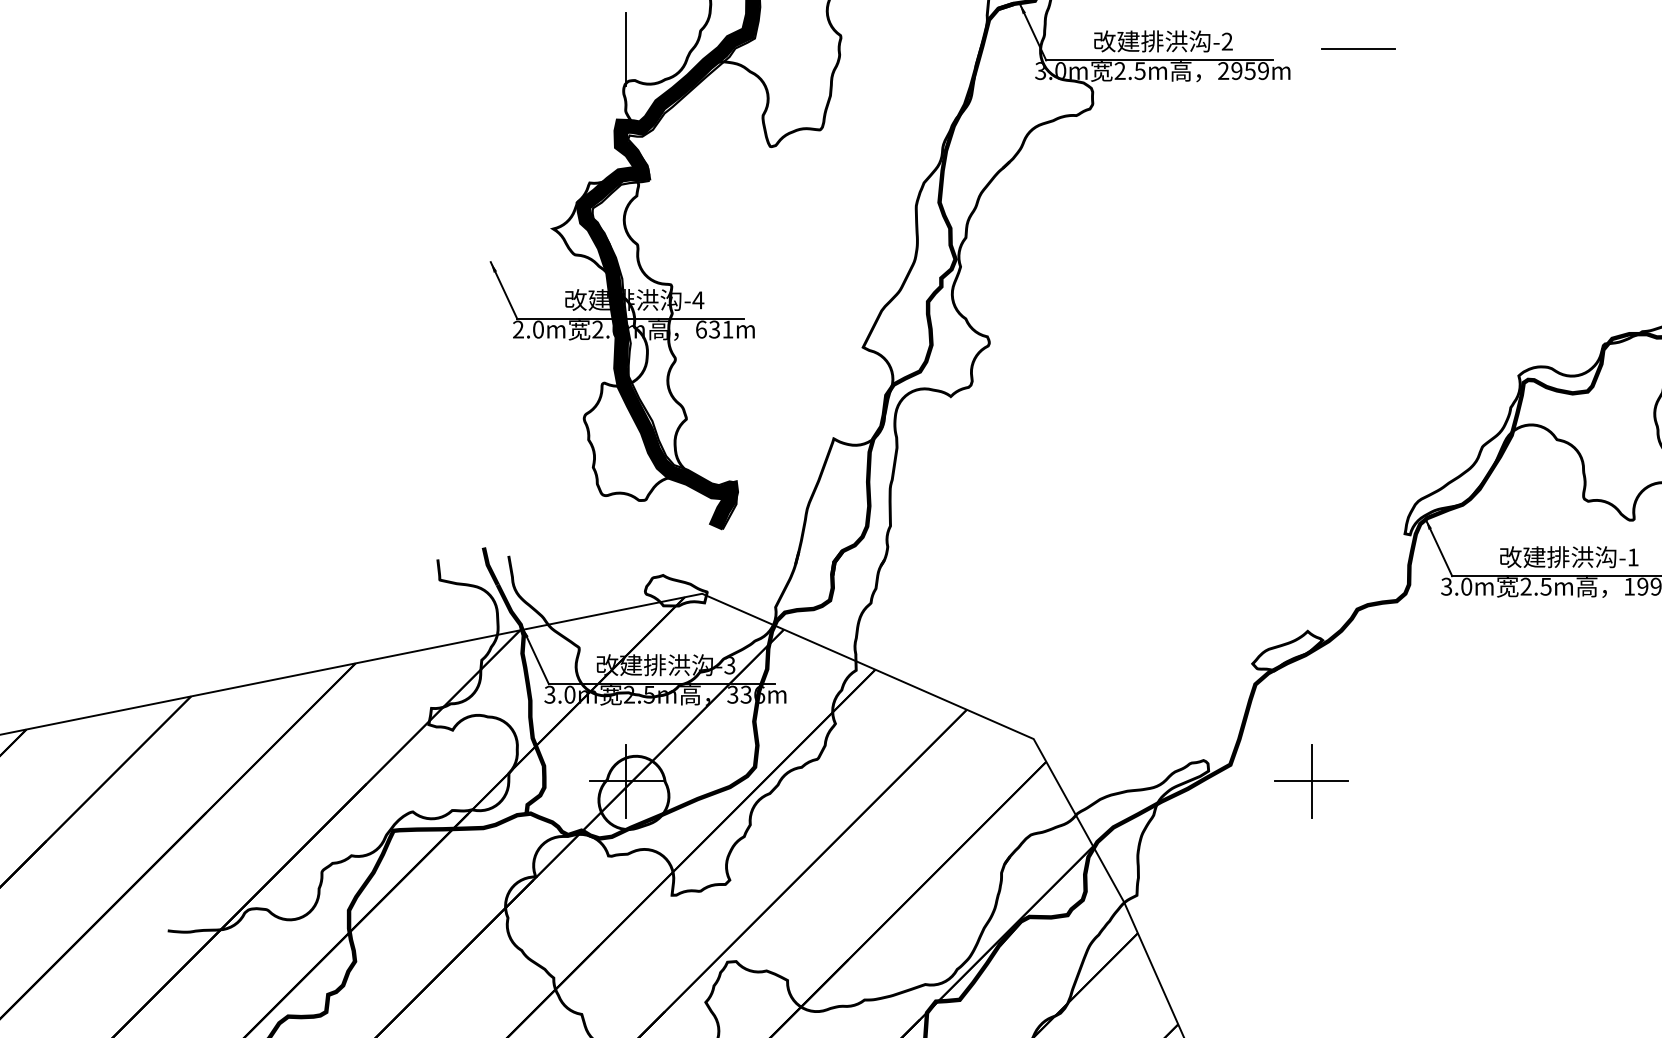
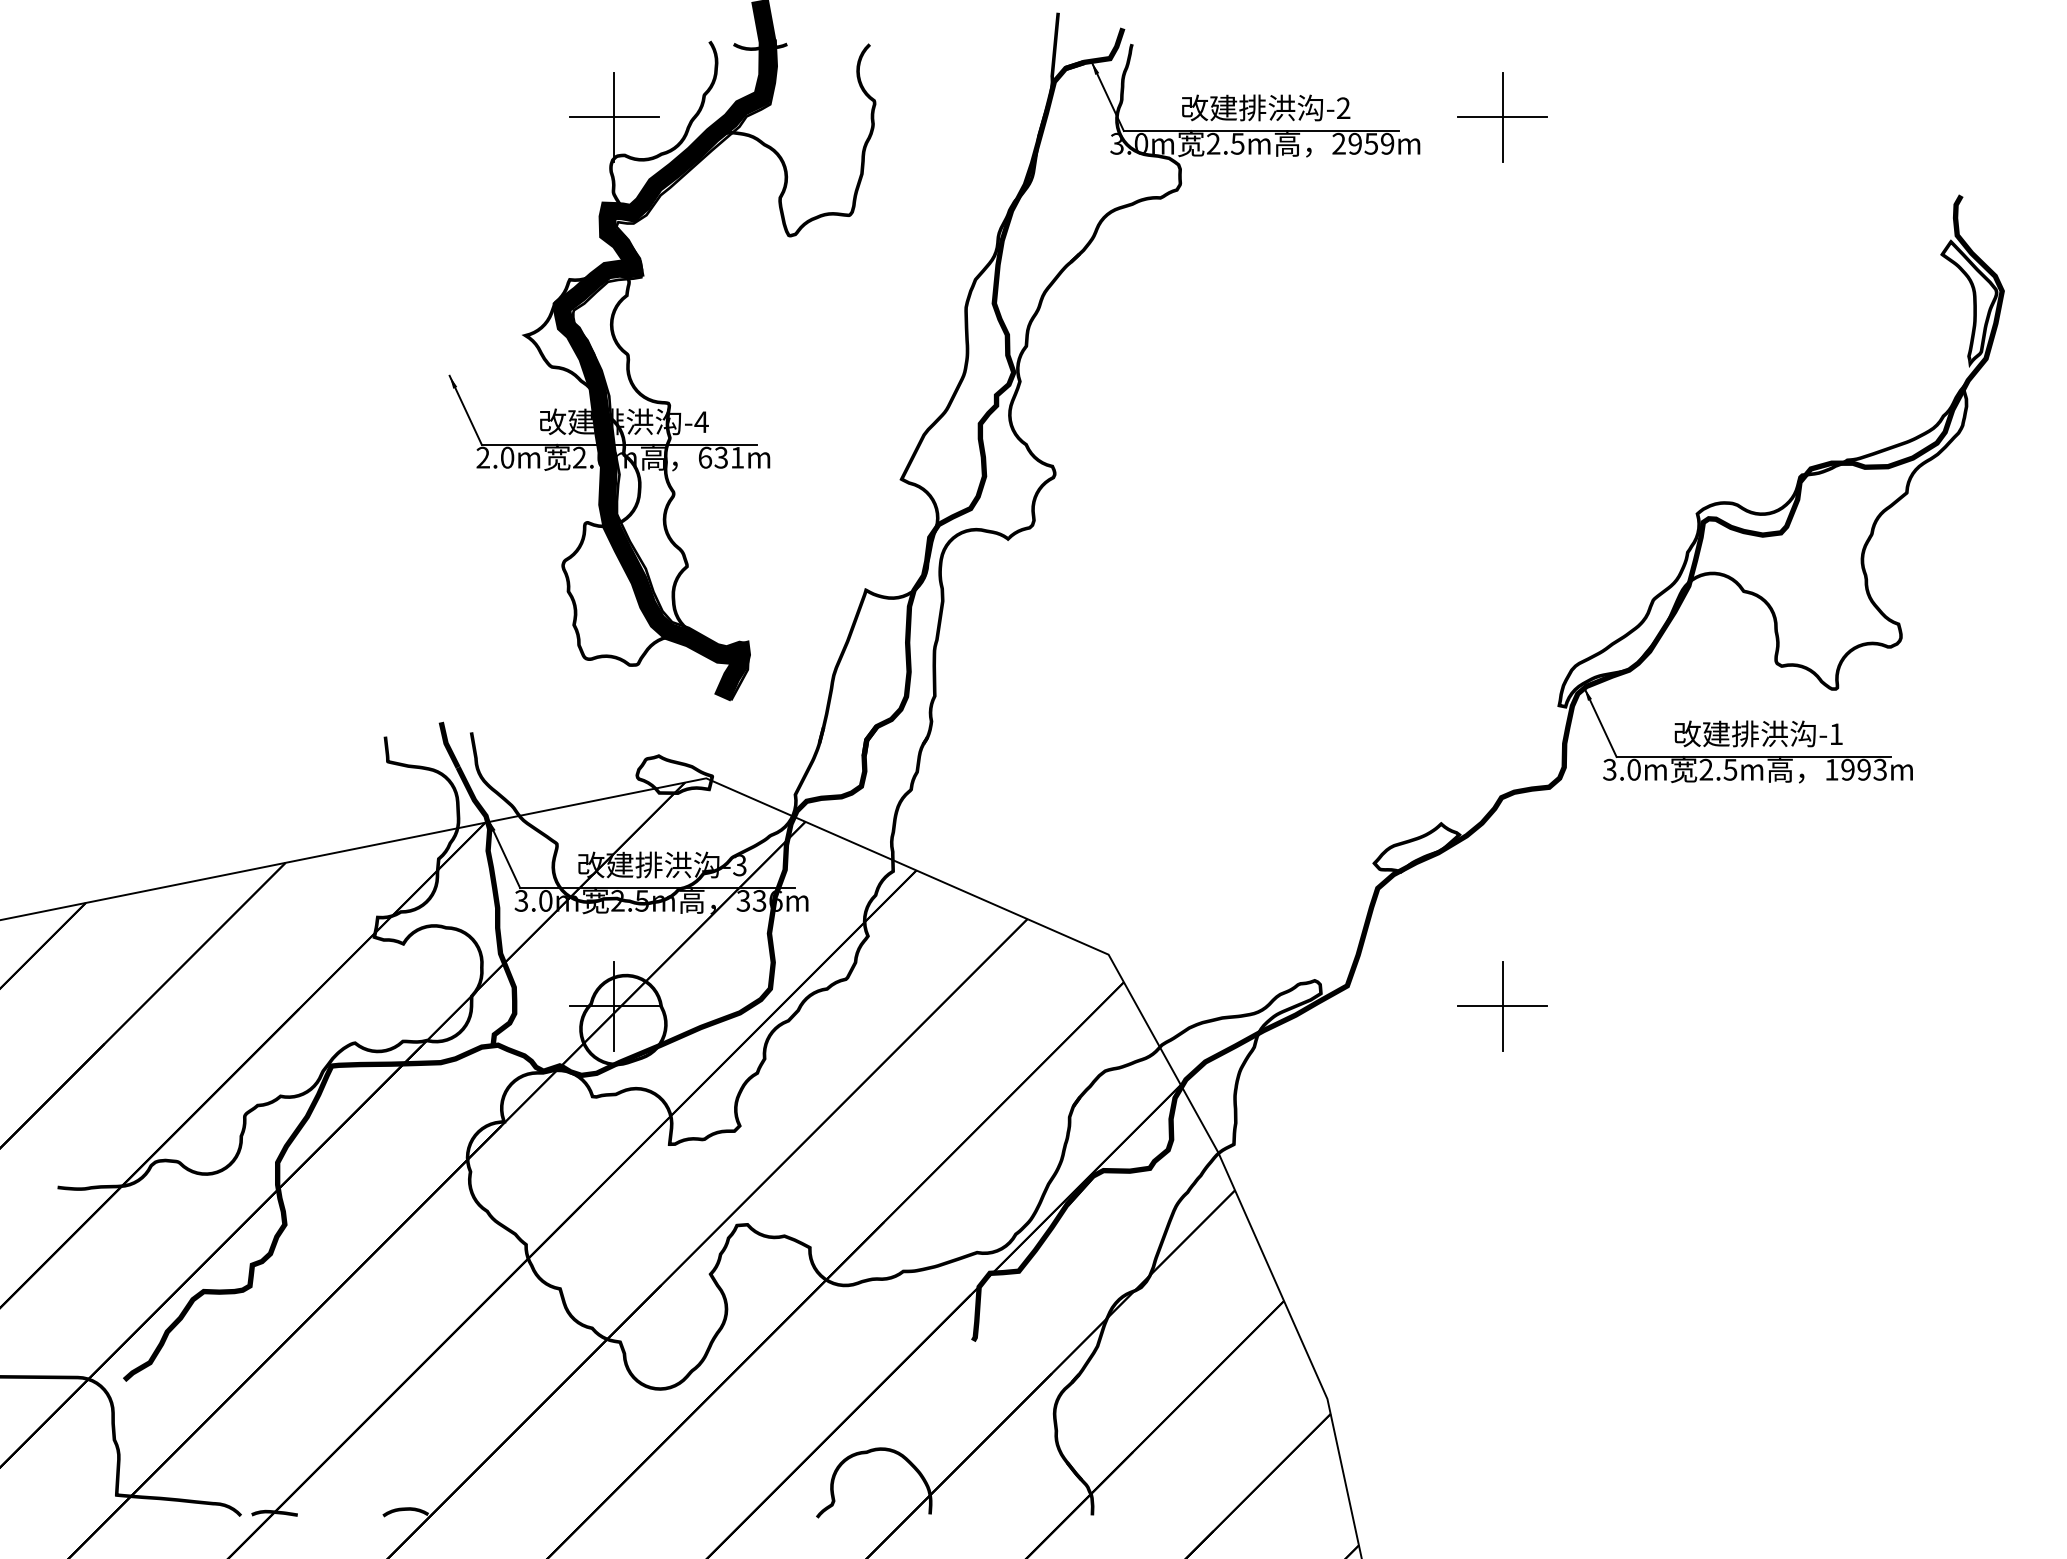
line: (1358, 48) -> (1502, 116), added
line: (625, 49) -> (613, 117), added
part: (1311, 781) -> (1502, 1006), moved

